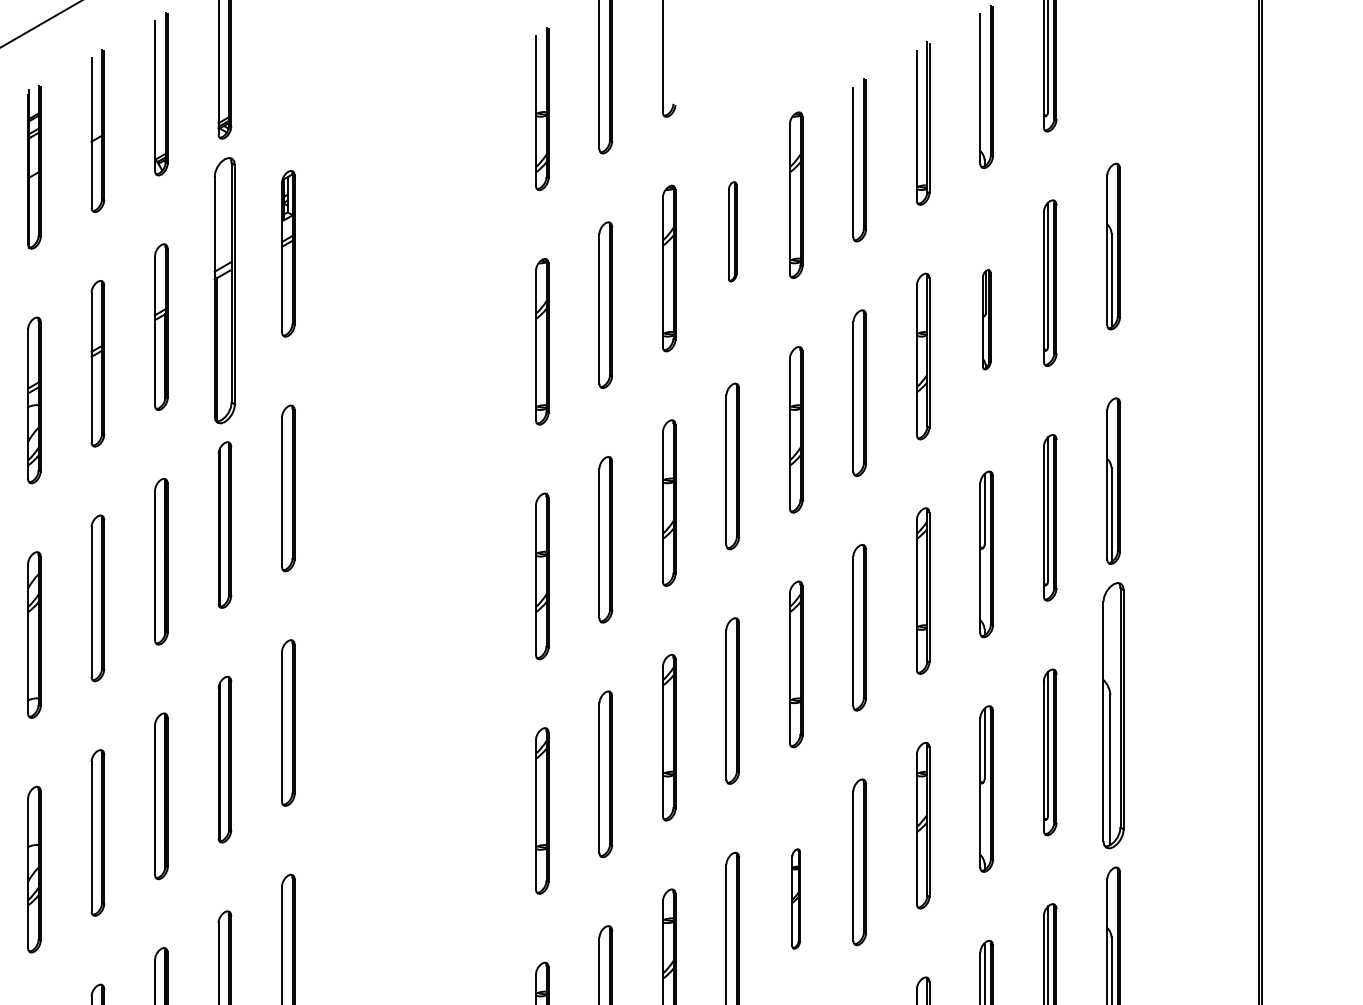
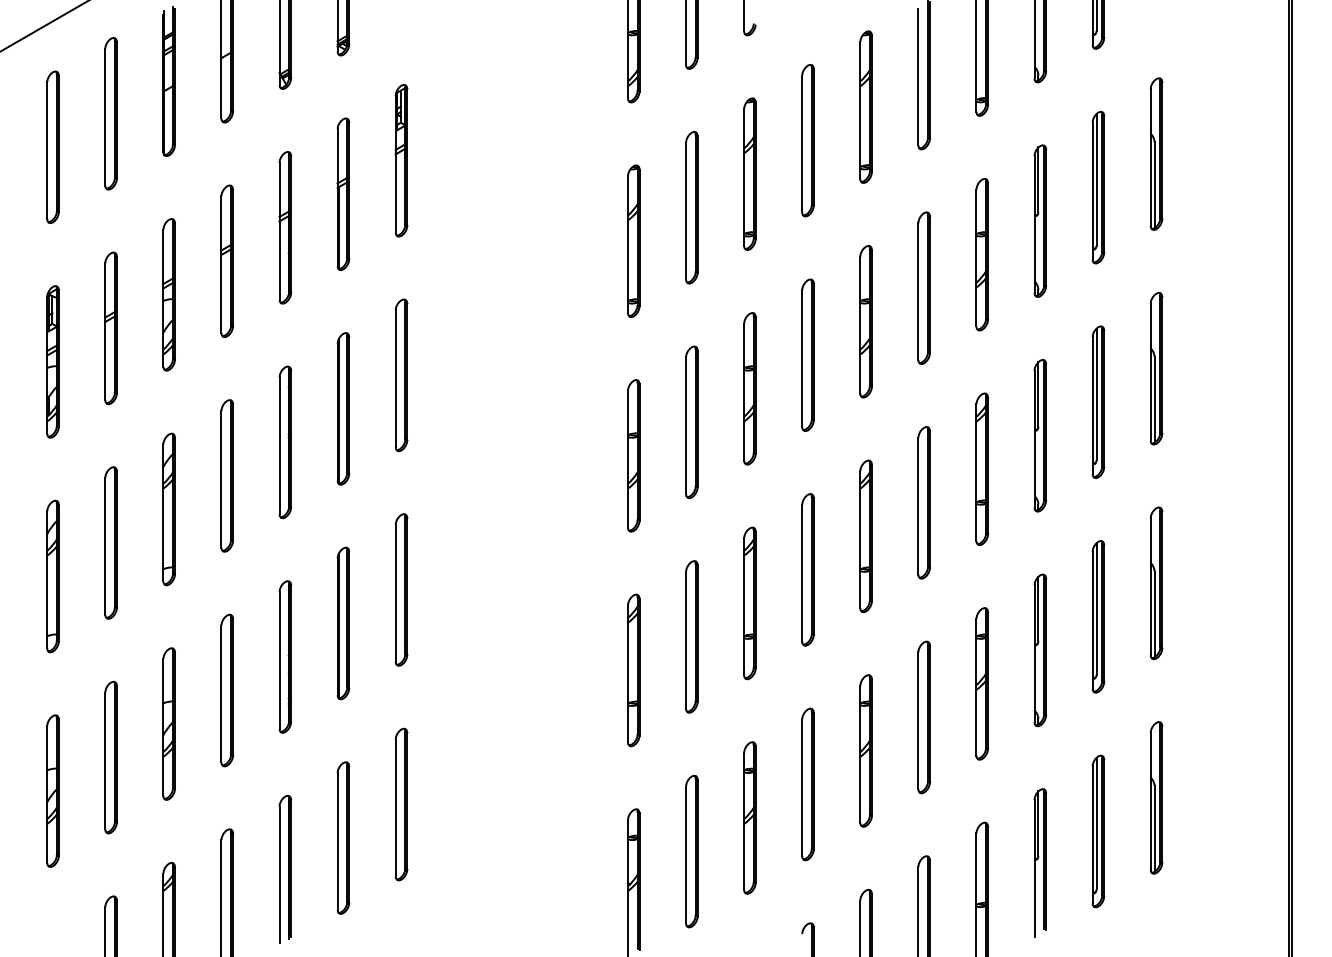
part: (732, 231) -> (807, 140), size x1.67
part: (224, 289) -> (343, 193), size x0.62
part: (986, 319) -> (1040, 220), size x1.67
part: (1113, 715) -> (1156, 583), size x0.62
part: (795, 898) -> (865, 750), size x1.67

